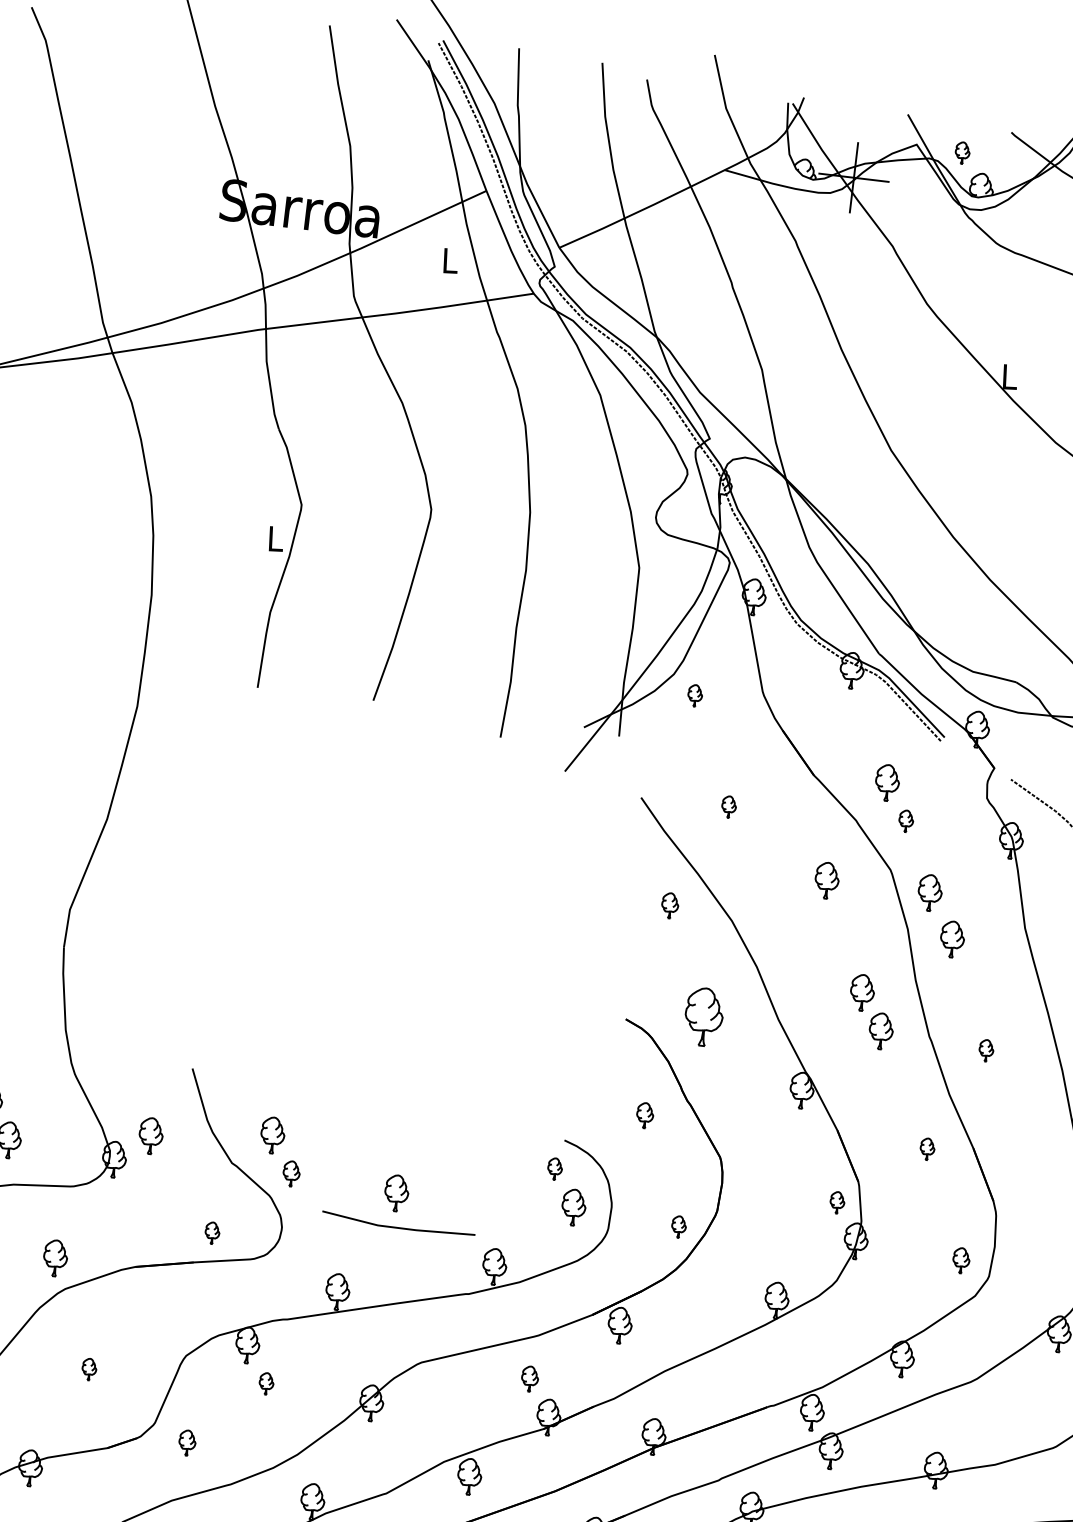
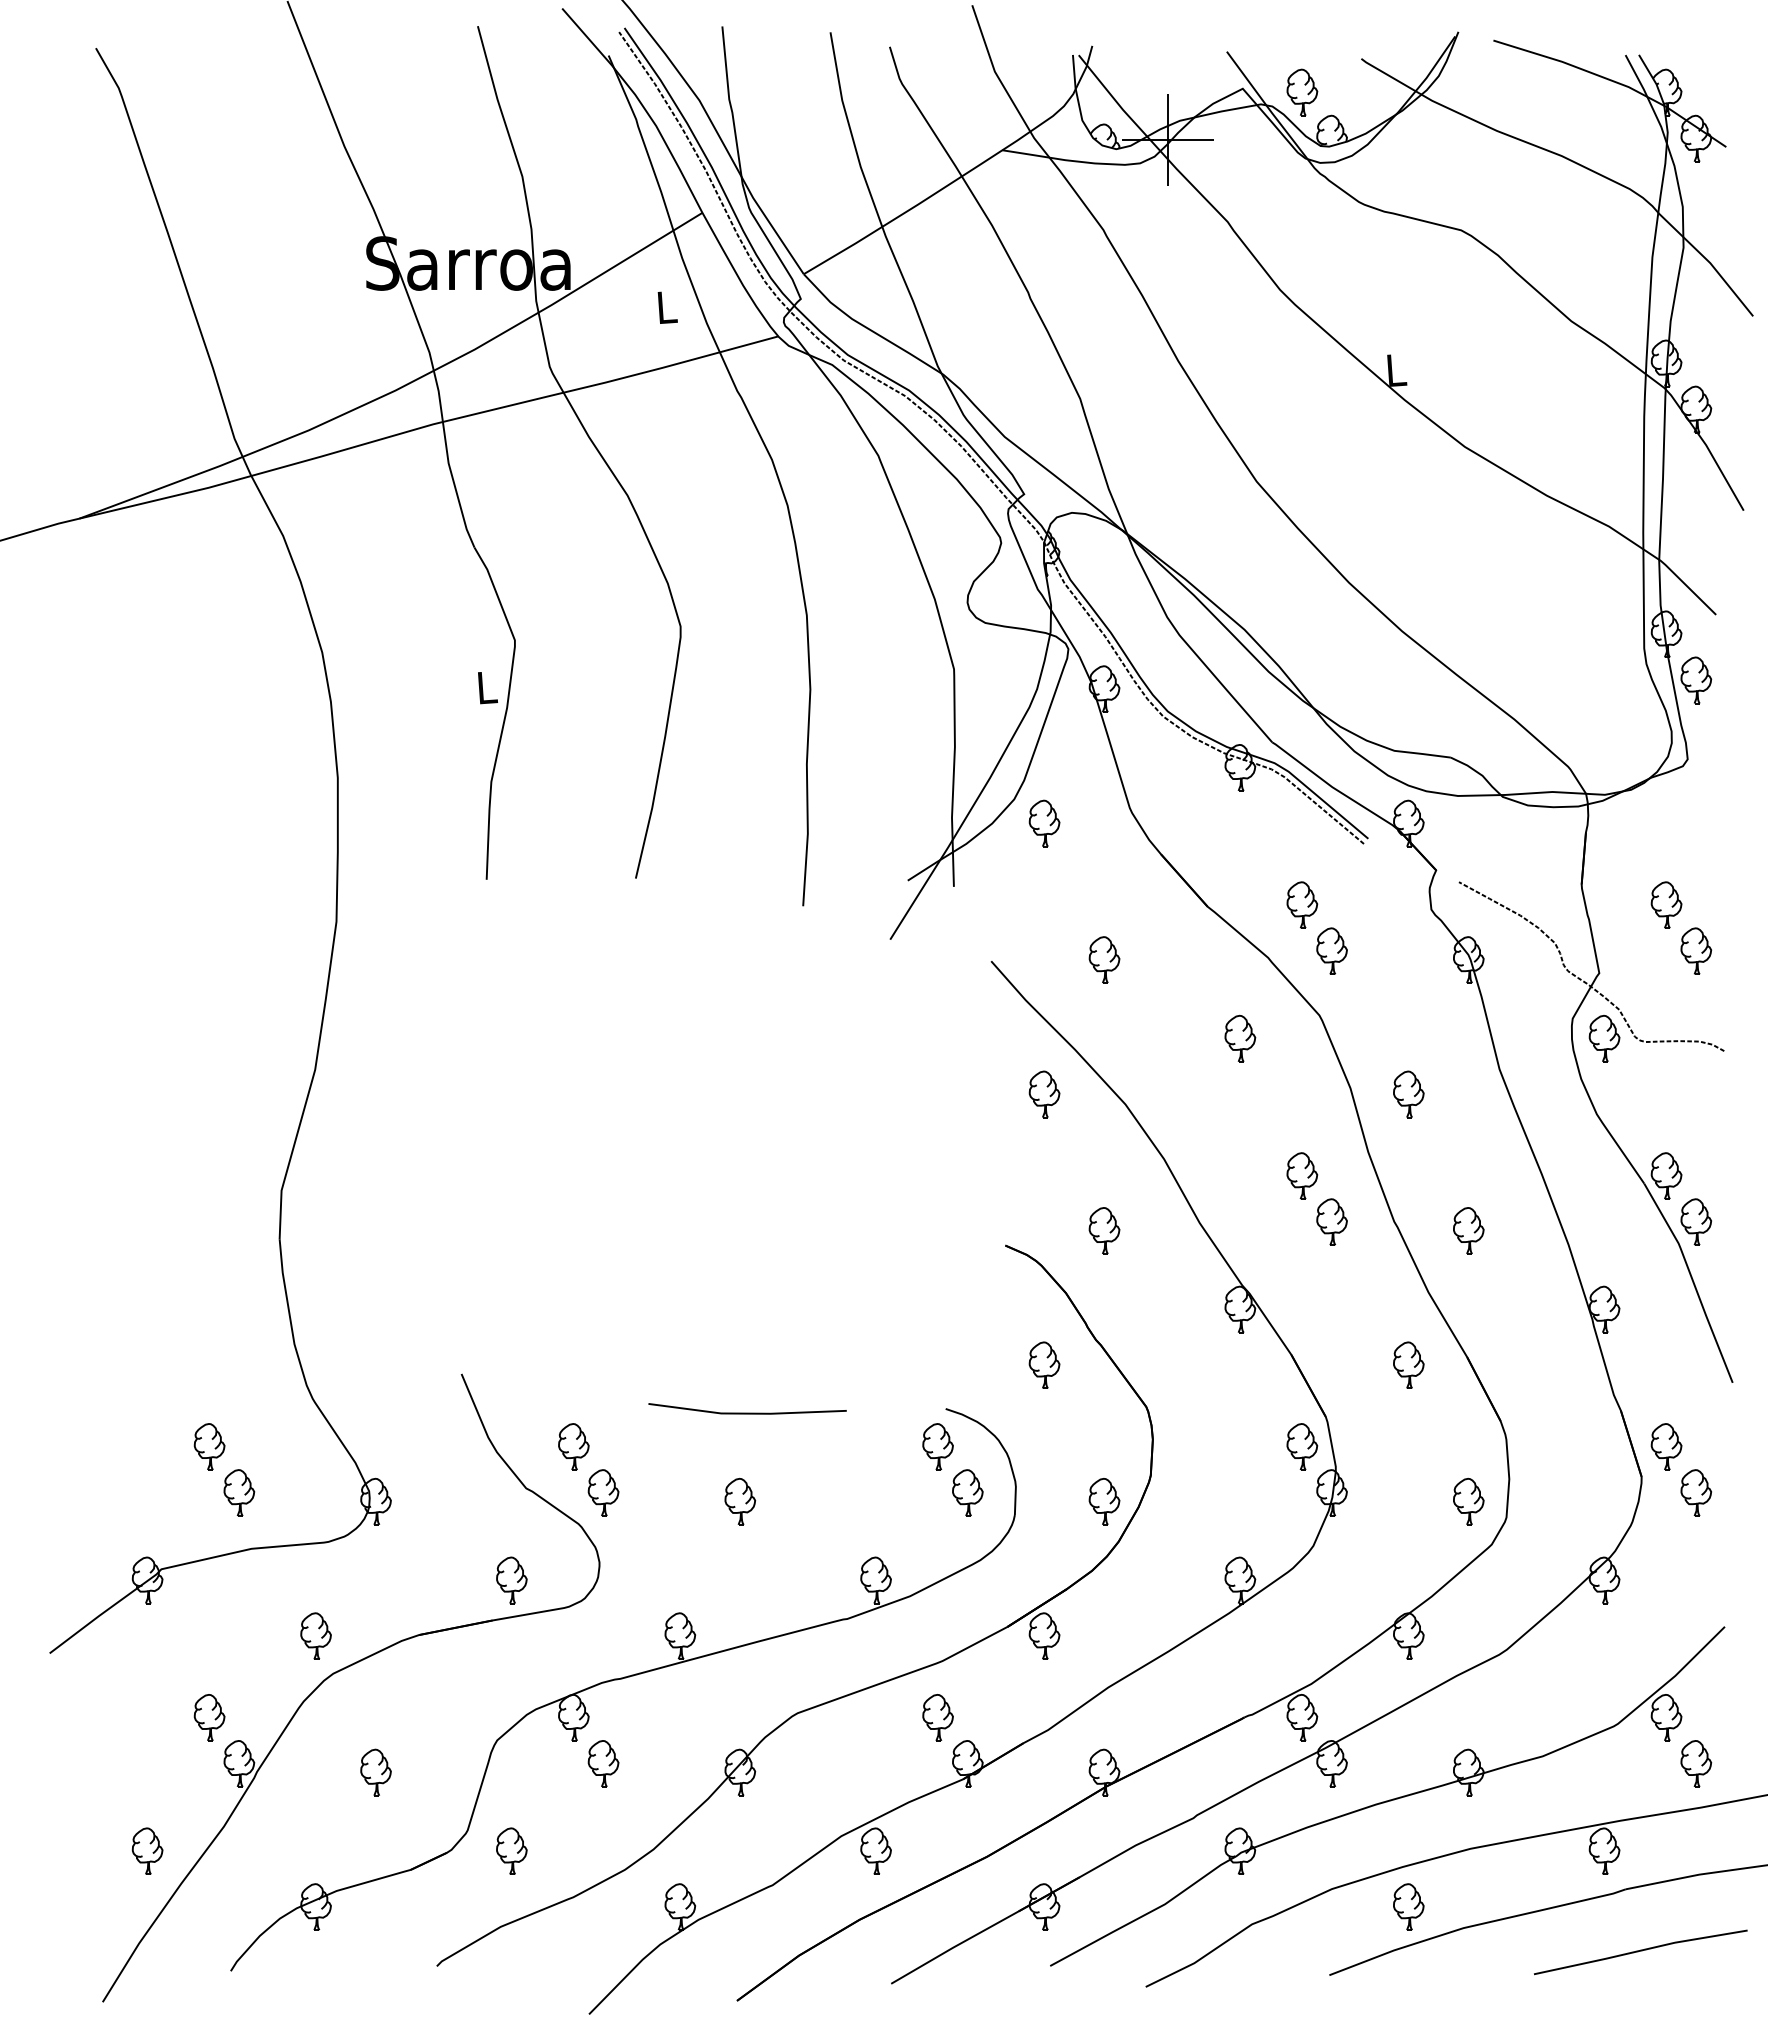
part: (962, 153) -> (1302, 92), size x1.67
part: (695, 695) -> (1044, 823), size x1.67
part: (729, 806) -> (1104, 959), size x1.67
part: (905, 820) -> (1331, 950), size x1.67
part: (930, 892) -> (1373, 1038), removed
part: (670, 905) -> (1044, 1094), size x1.43
part: (704, 1016) -> (1104, 1230), size x0.62
part: (986, 1050) -> (1468, 1230), size x1.67
part: (645, 1115) -> (1044, 1364), size x1.43
part: (150, 1135) -> (418, 1465), removed
part: (927, 1148) -> (1408, 1364), size x1.67
part: (554, 1168) -> (937, 1446), size x1.67
part: (291, 1173) -> (603, 1492), size x1.43
part: (837, 1202) -> (1302, 1446), size x1.67
part: (678, 1226) -> (1104, 1501), size x1.67
line: (398, 1227) -> (747, 1412), moved
part: (212, 1233) -> (511, 1580), size x1.67
part: (961, 1260) -> (1468, 1501), size x1.43
part: (88, 1369) -> (375, 1772), size x1.67
part: (529, 1378) -> (937, 1717), size x1.43
part: (266, 1383) -> (603, 1763), size x1.67
part: (187, 1442) -> (511, 1850), size x1.43

